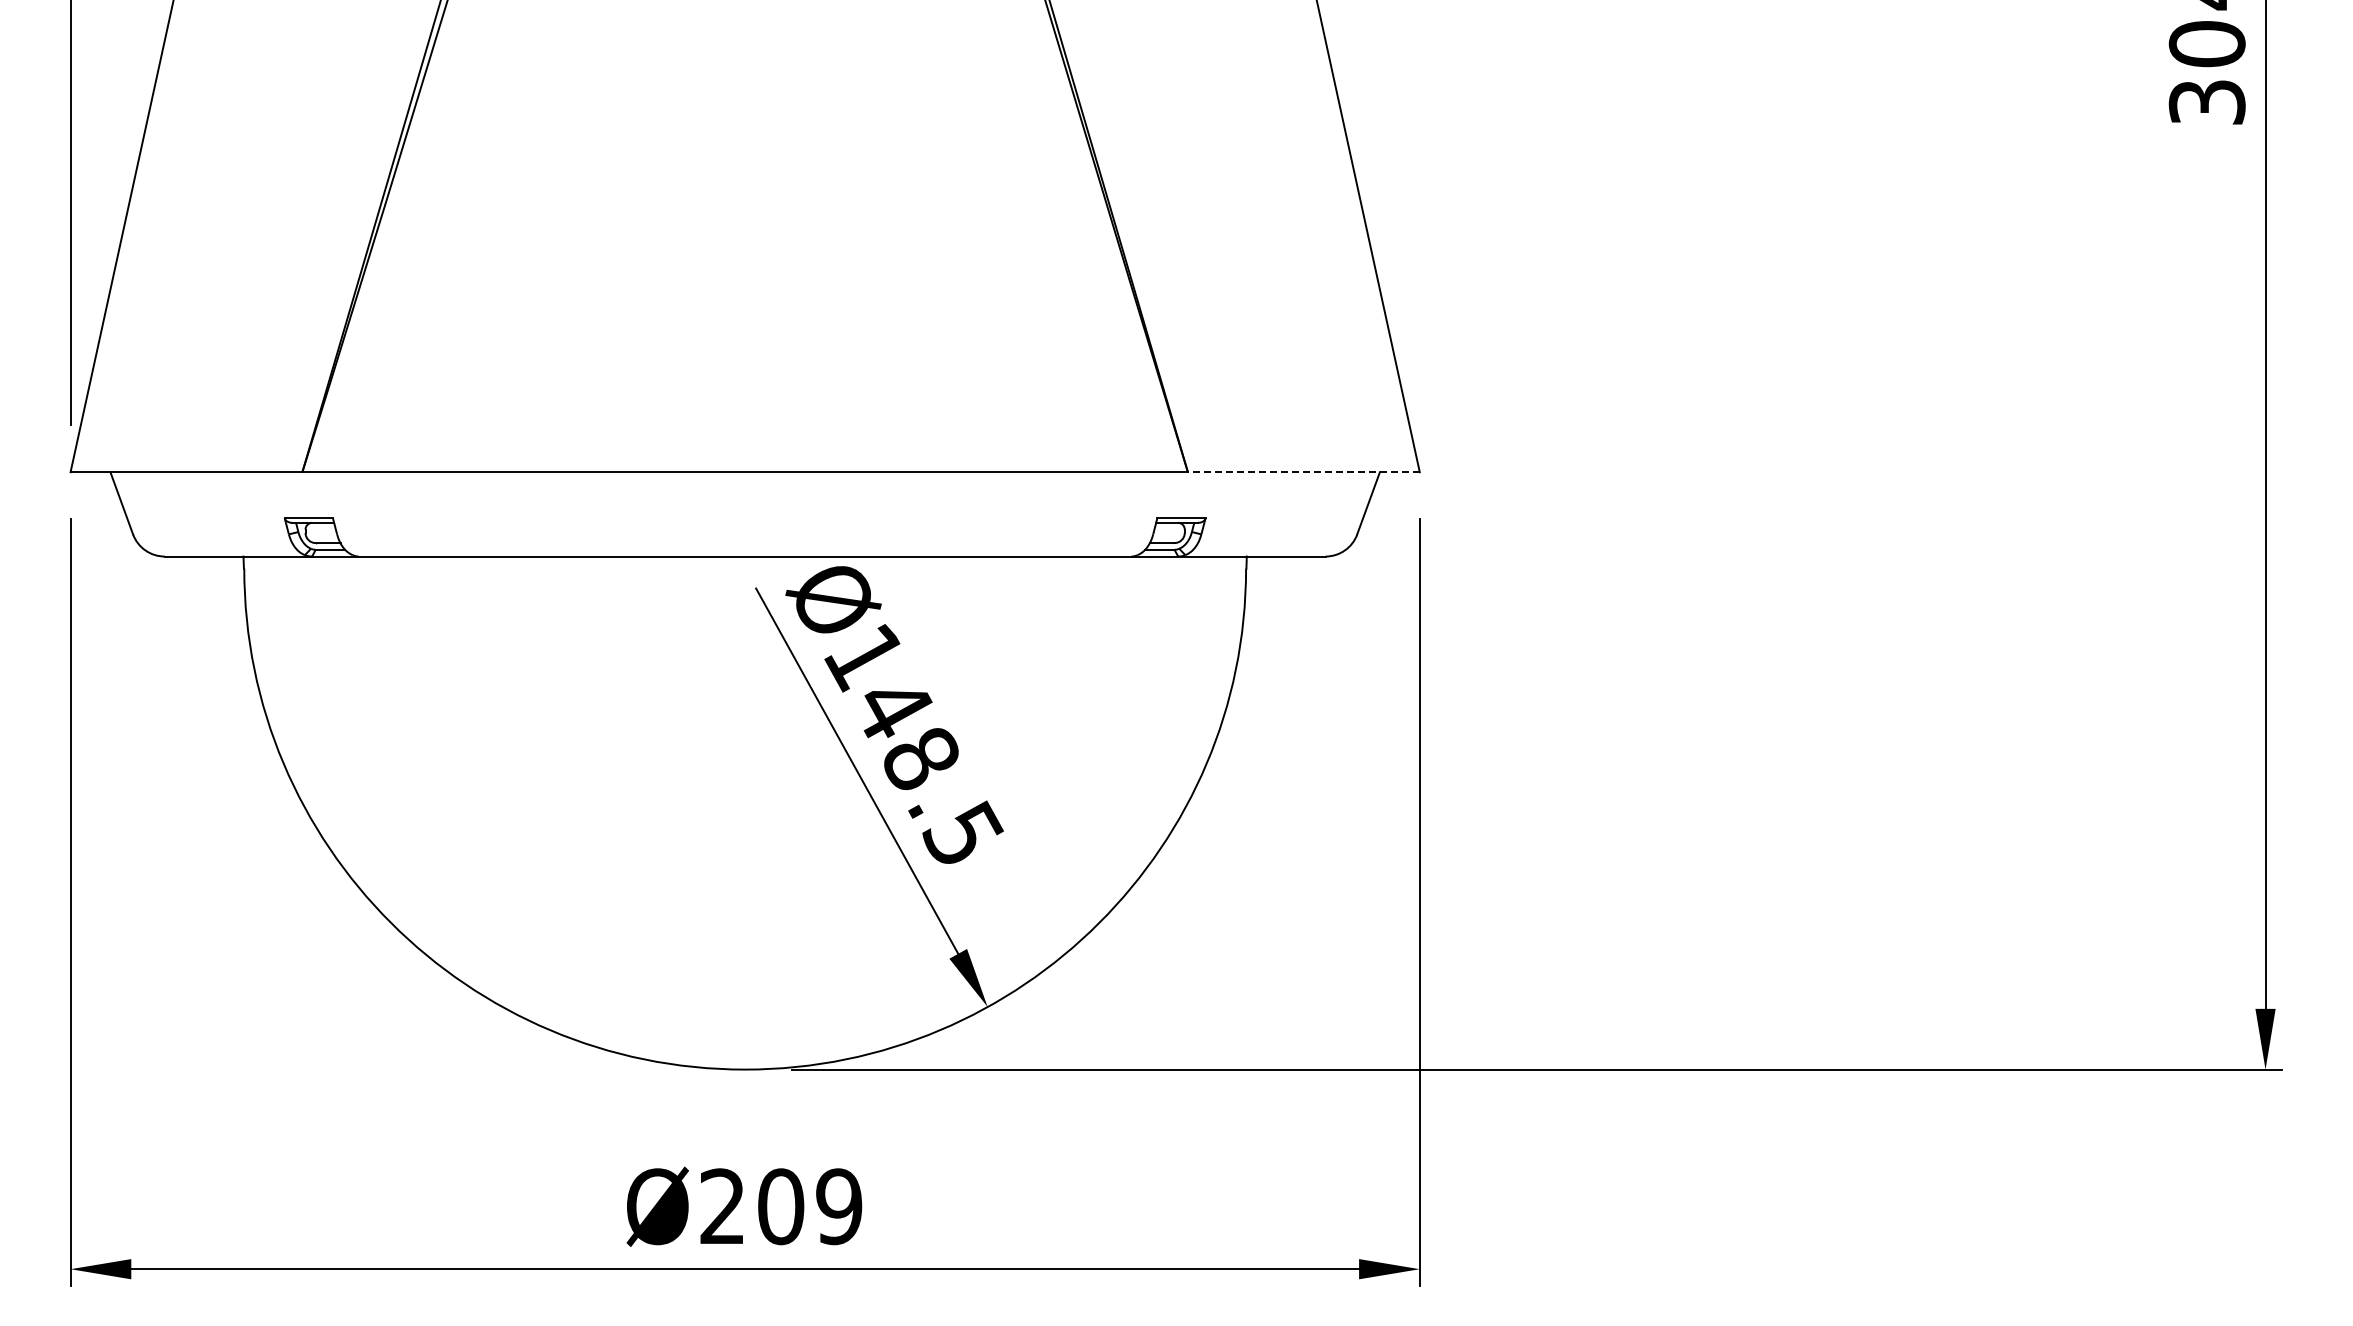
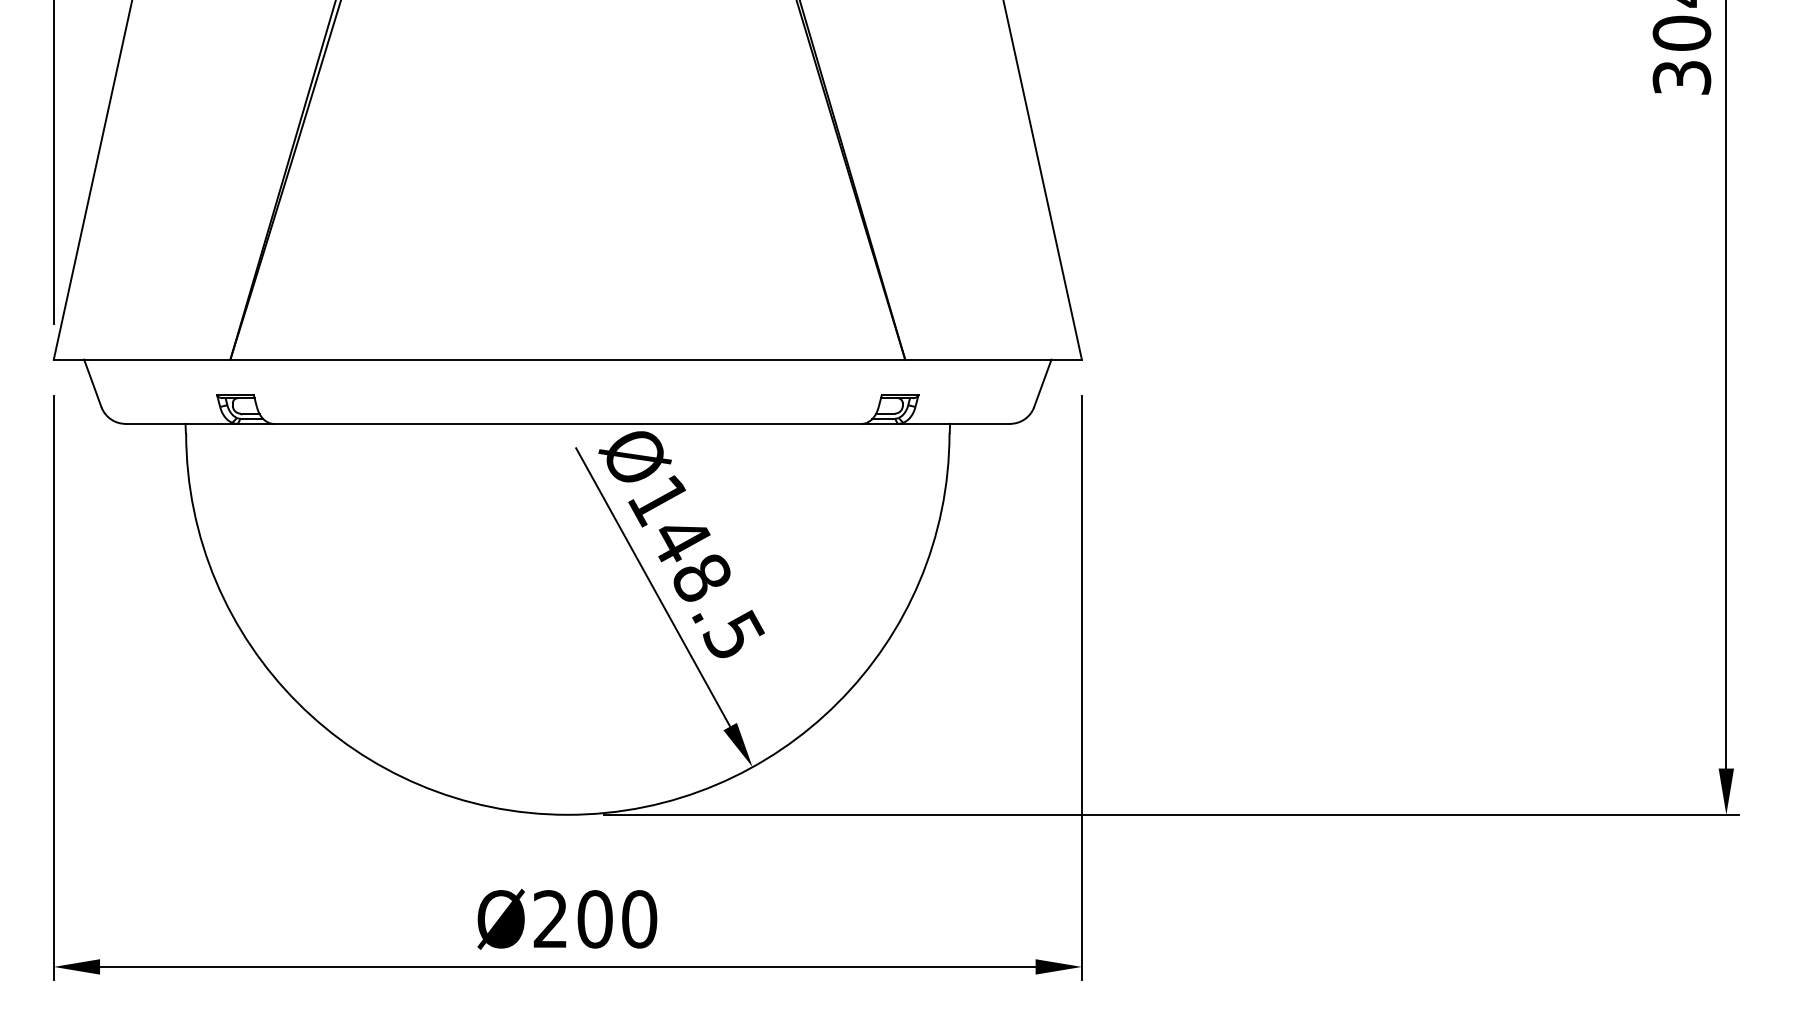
line: (1303, 472) -> (993, 359), dashed -> solid
text: (839, 1206) -> (639, 919), Ø209 -> Ø200

